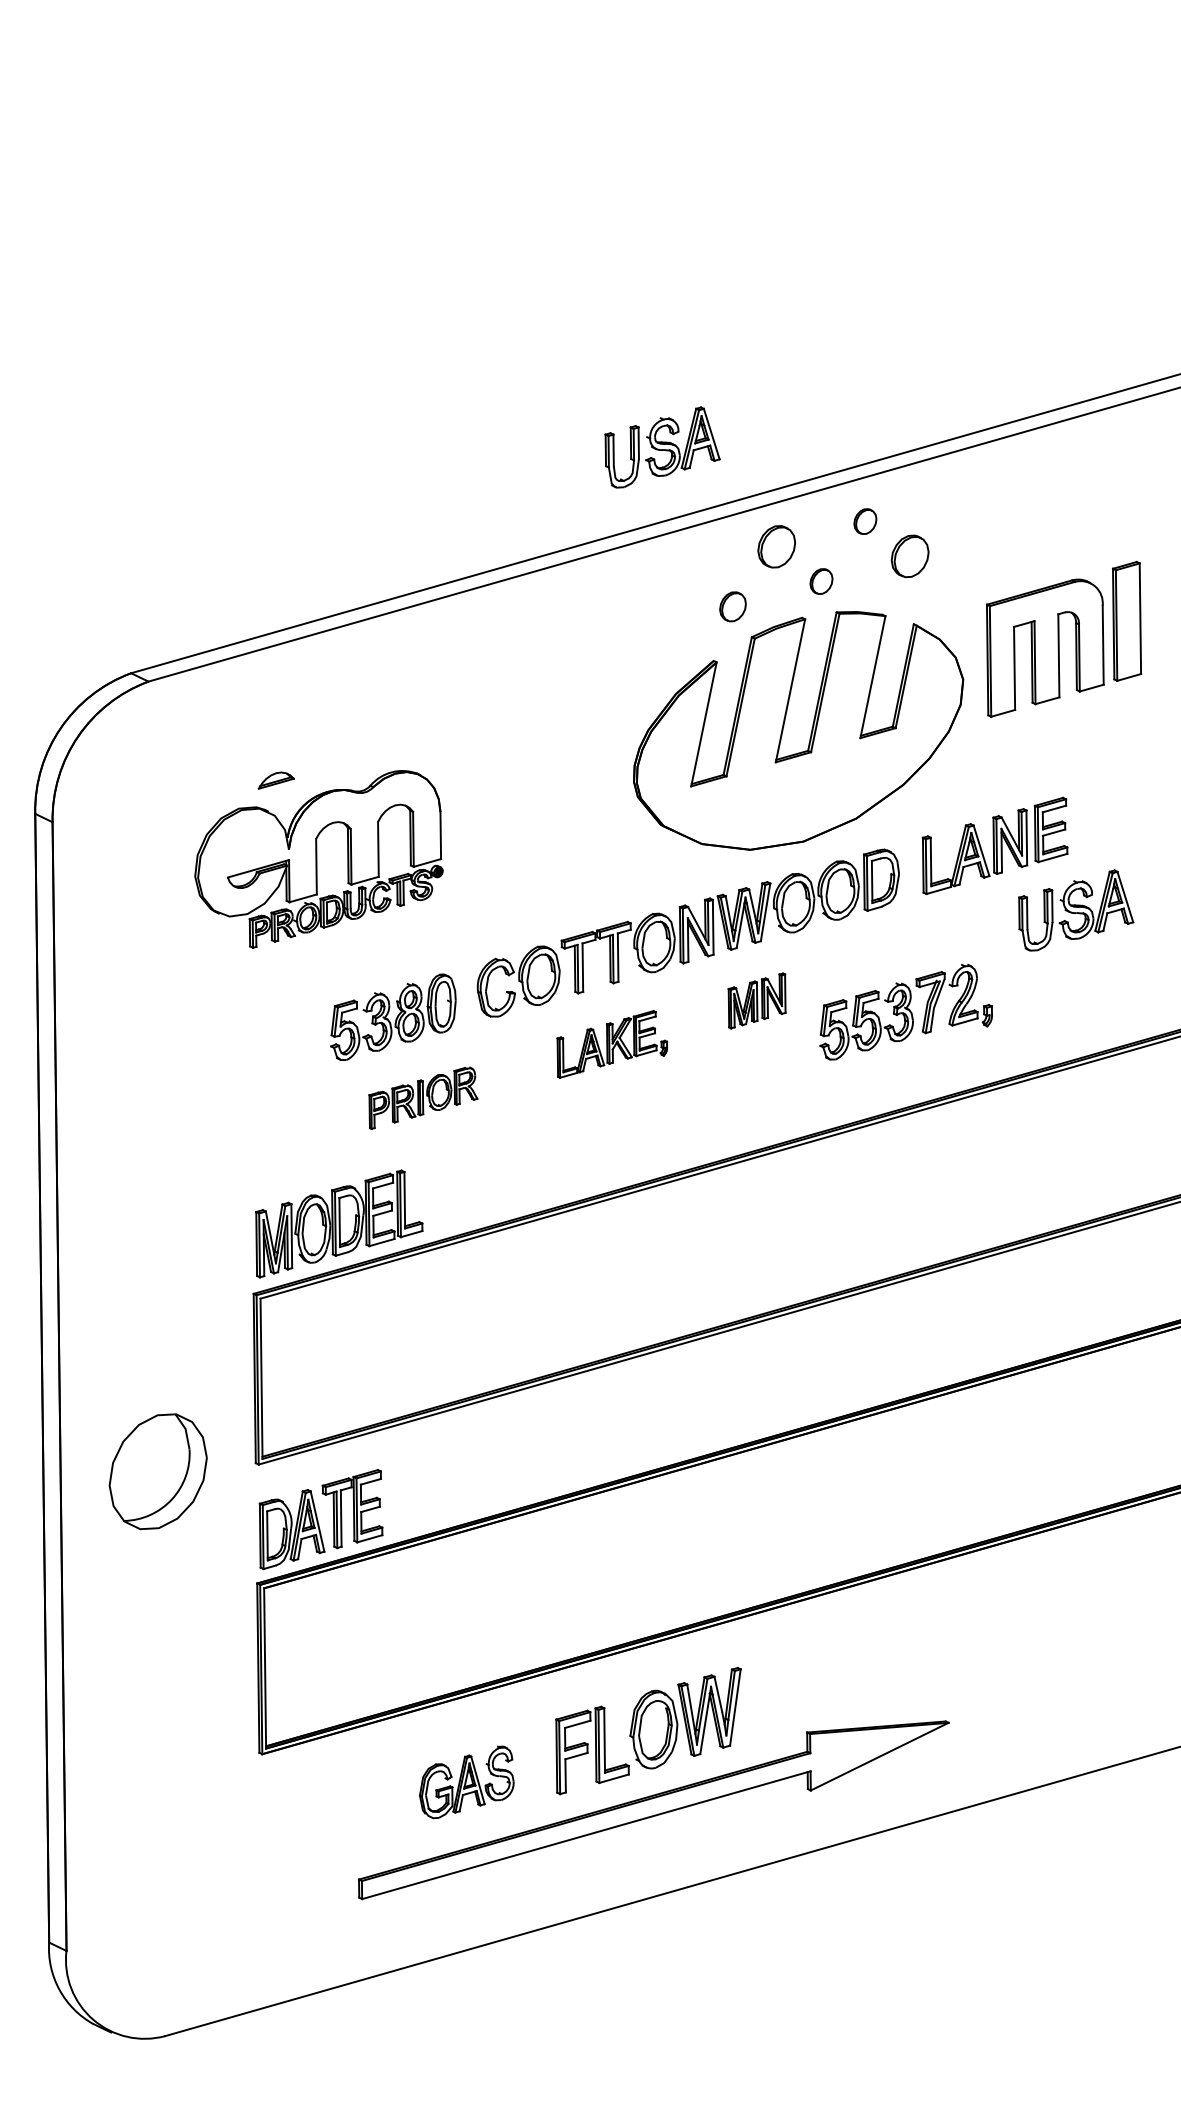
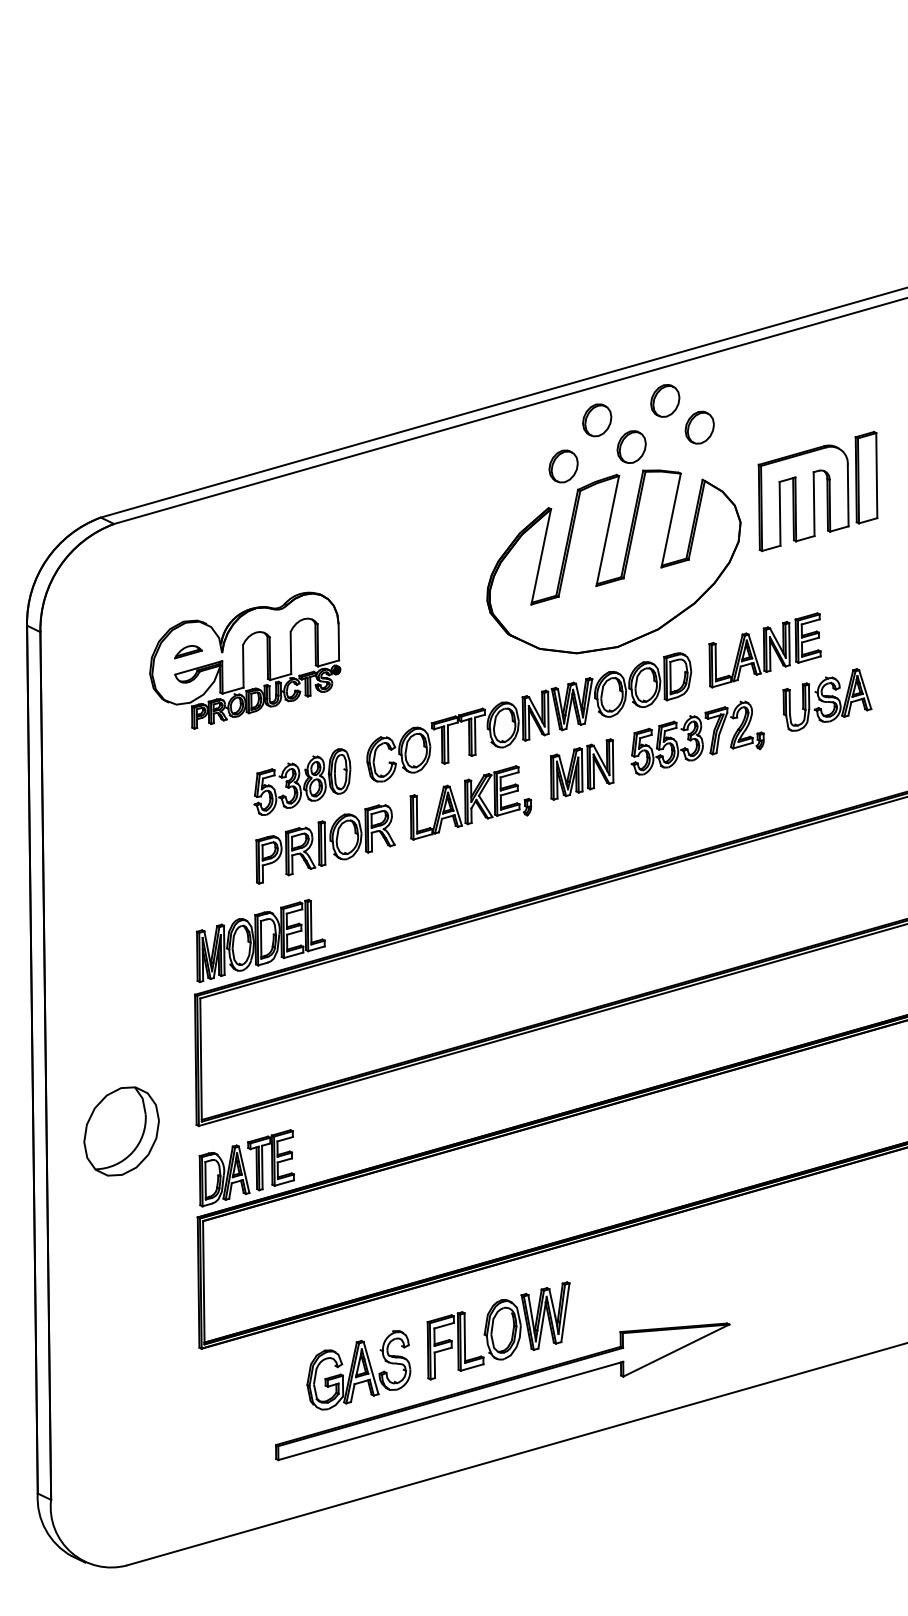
part: (662, 446) -> (509, 343), removed
part: (865, 521) -> (665, 400), size x1.67
part: (821, 580) -> (631, 446), size x1.67
part: (732, 606) -> (563, 466), size x1.43
part: (276, 781) -> (188, 652), moved
part: (756, 1000) -> (581, 769), size x1.43
part: (905, 1011) -> (697, 737), moved
part: (611, 1043) -> (470, 802), size x1.43
part: (423, 1098) -> (325, 844), size x1.67
part: (466, 1782) -> (358, 1370), size x1.43

